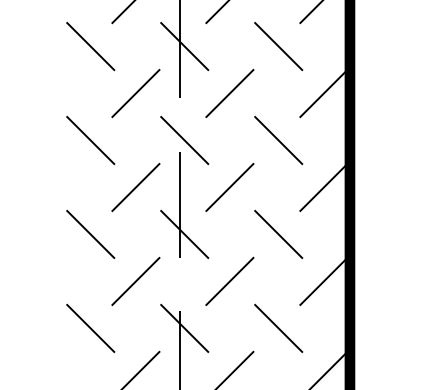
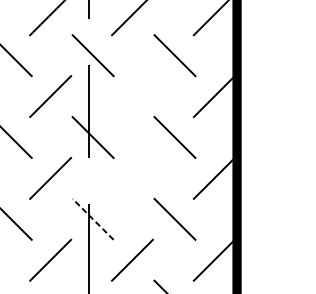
line: (229, 186) -> (132, 95), removed
line: (229, 280) -> (132, 177), removed
line: (184, 328) -> (92, 219), solid -> dashed

